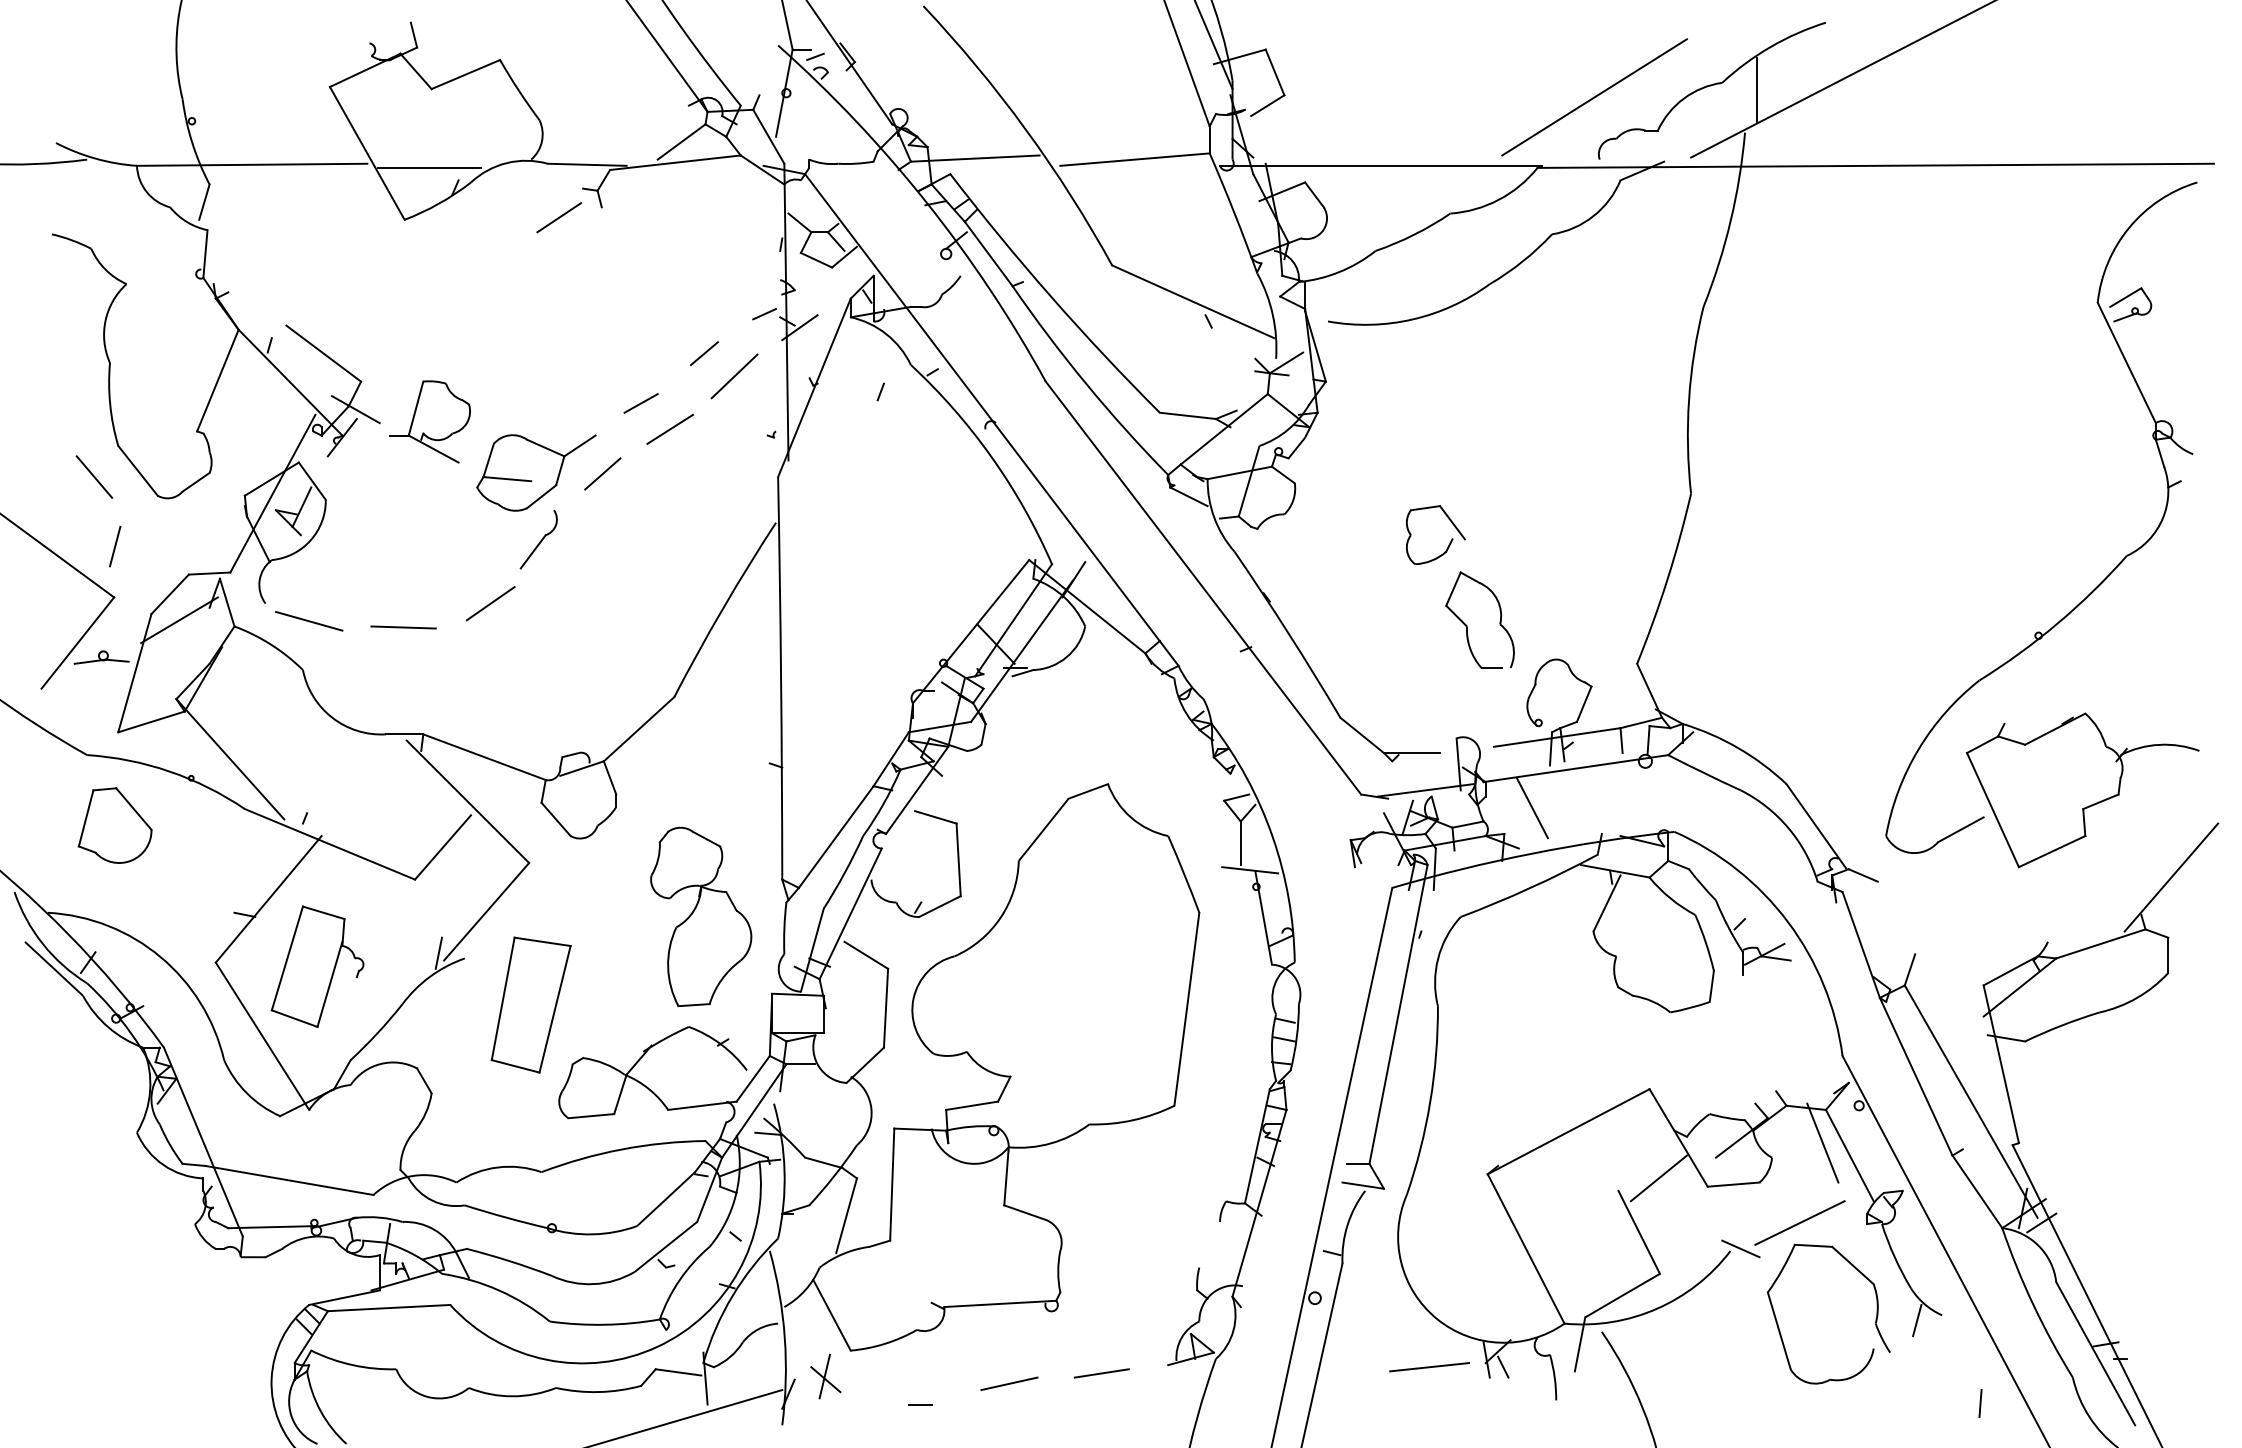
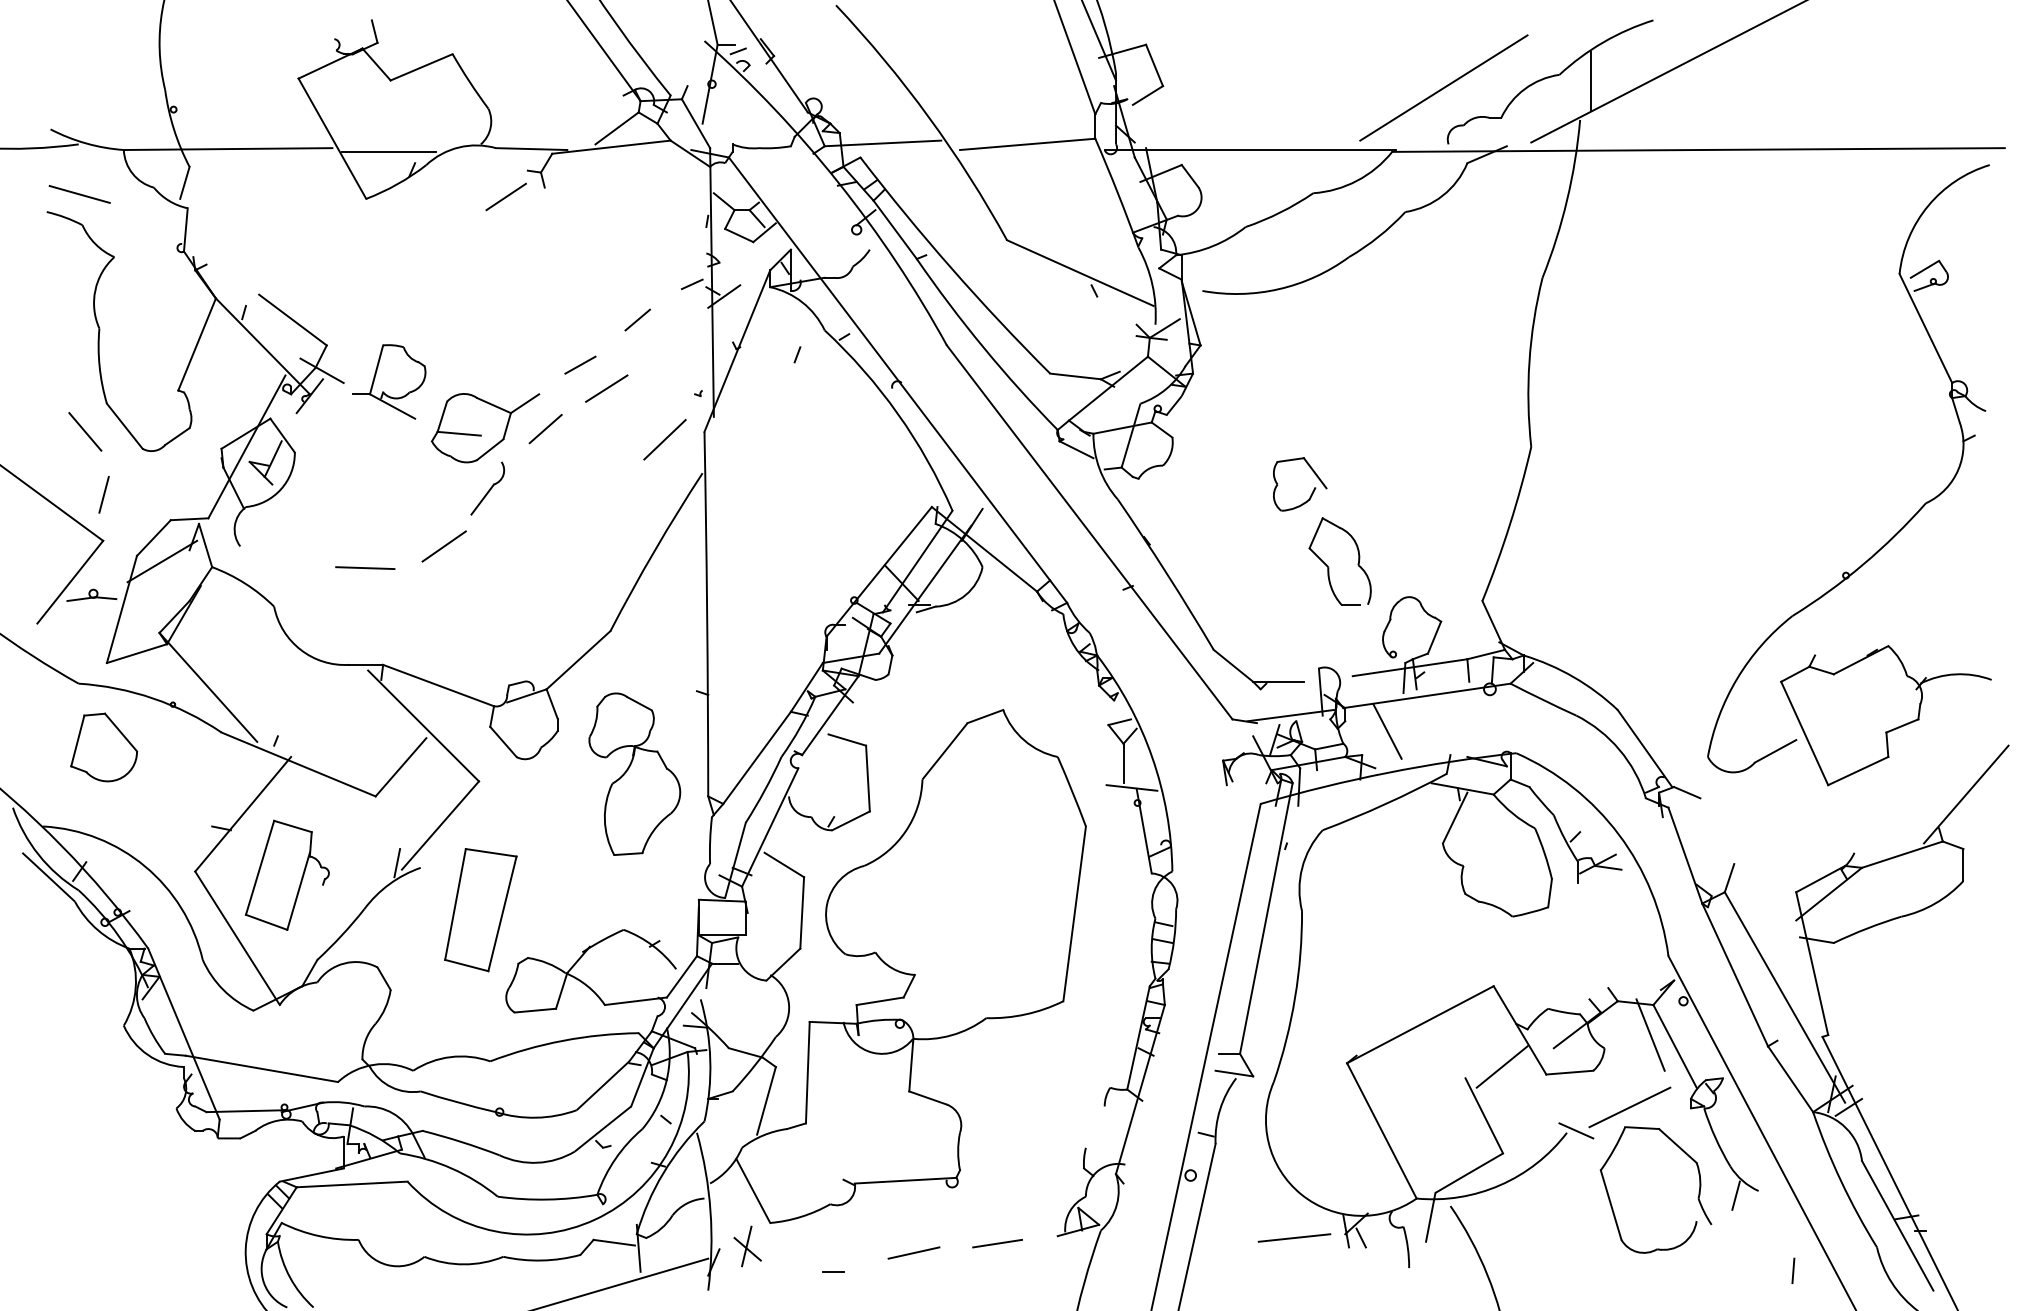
line: (733, 376) -> (664, 439), moved
line: (308, 621) -> (79, 194), moved
part: (700, 916) -> (634, 773), moved

